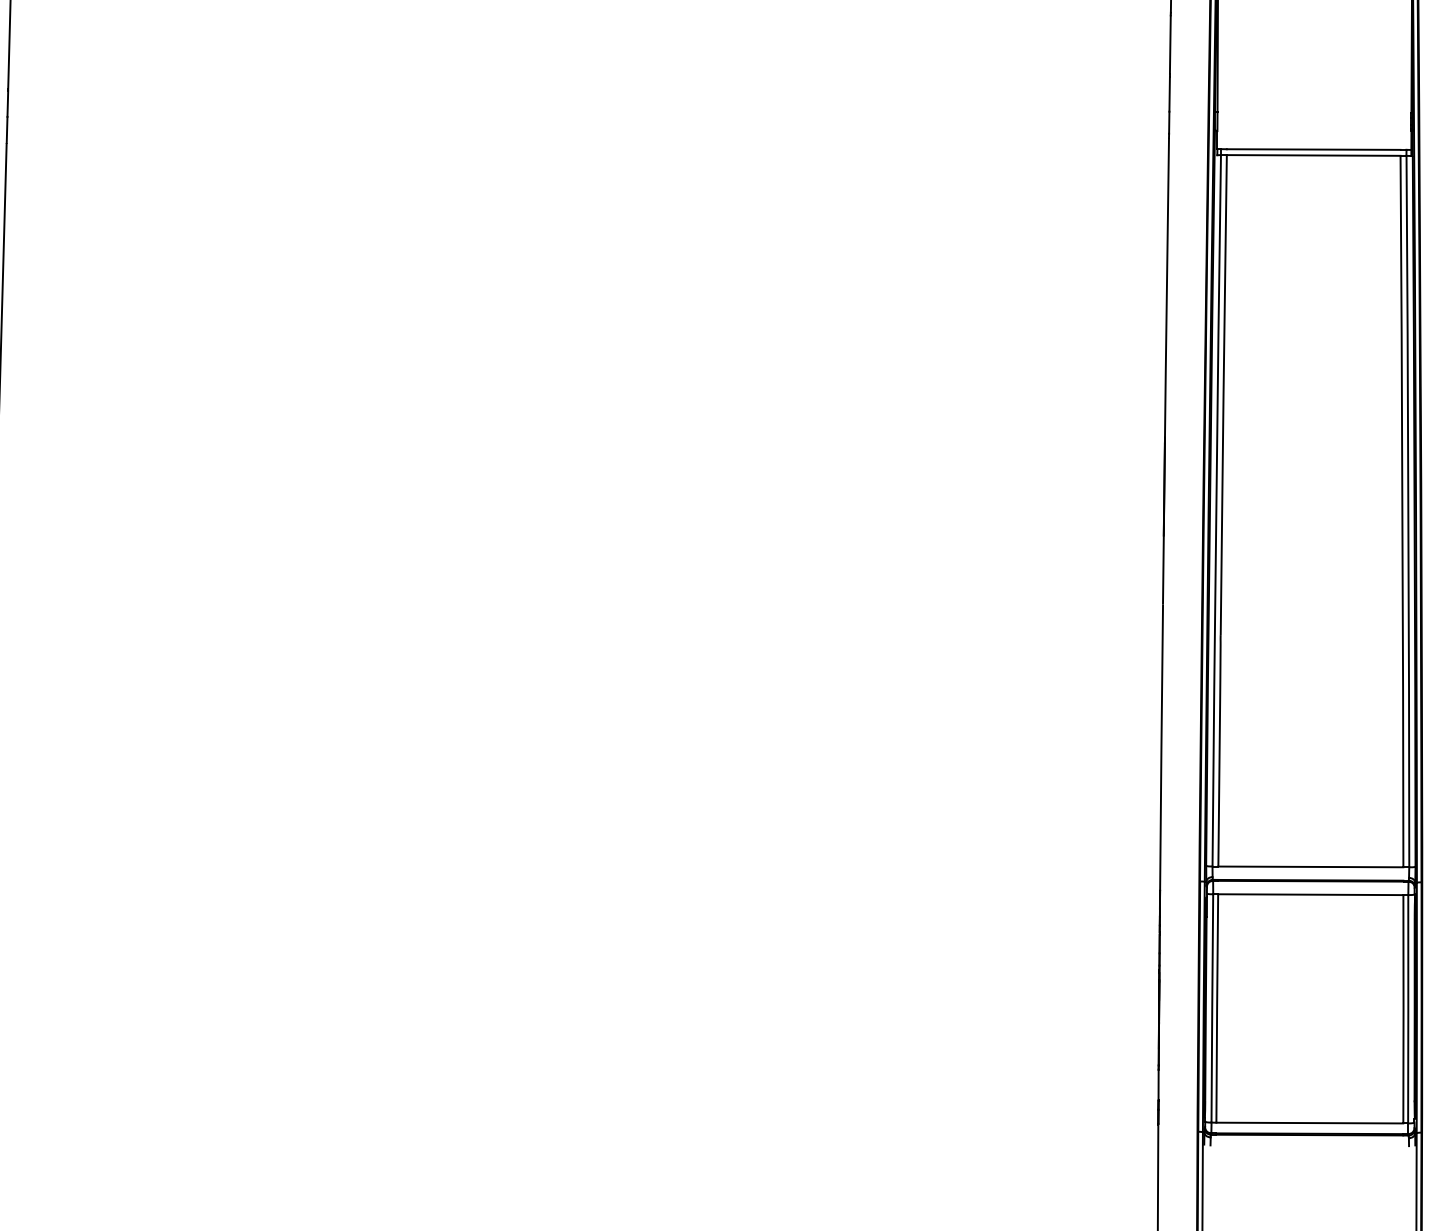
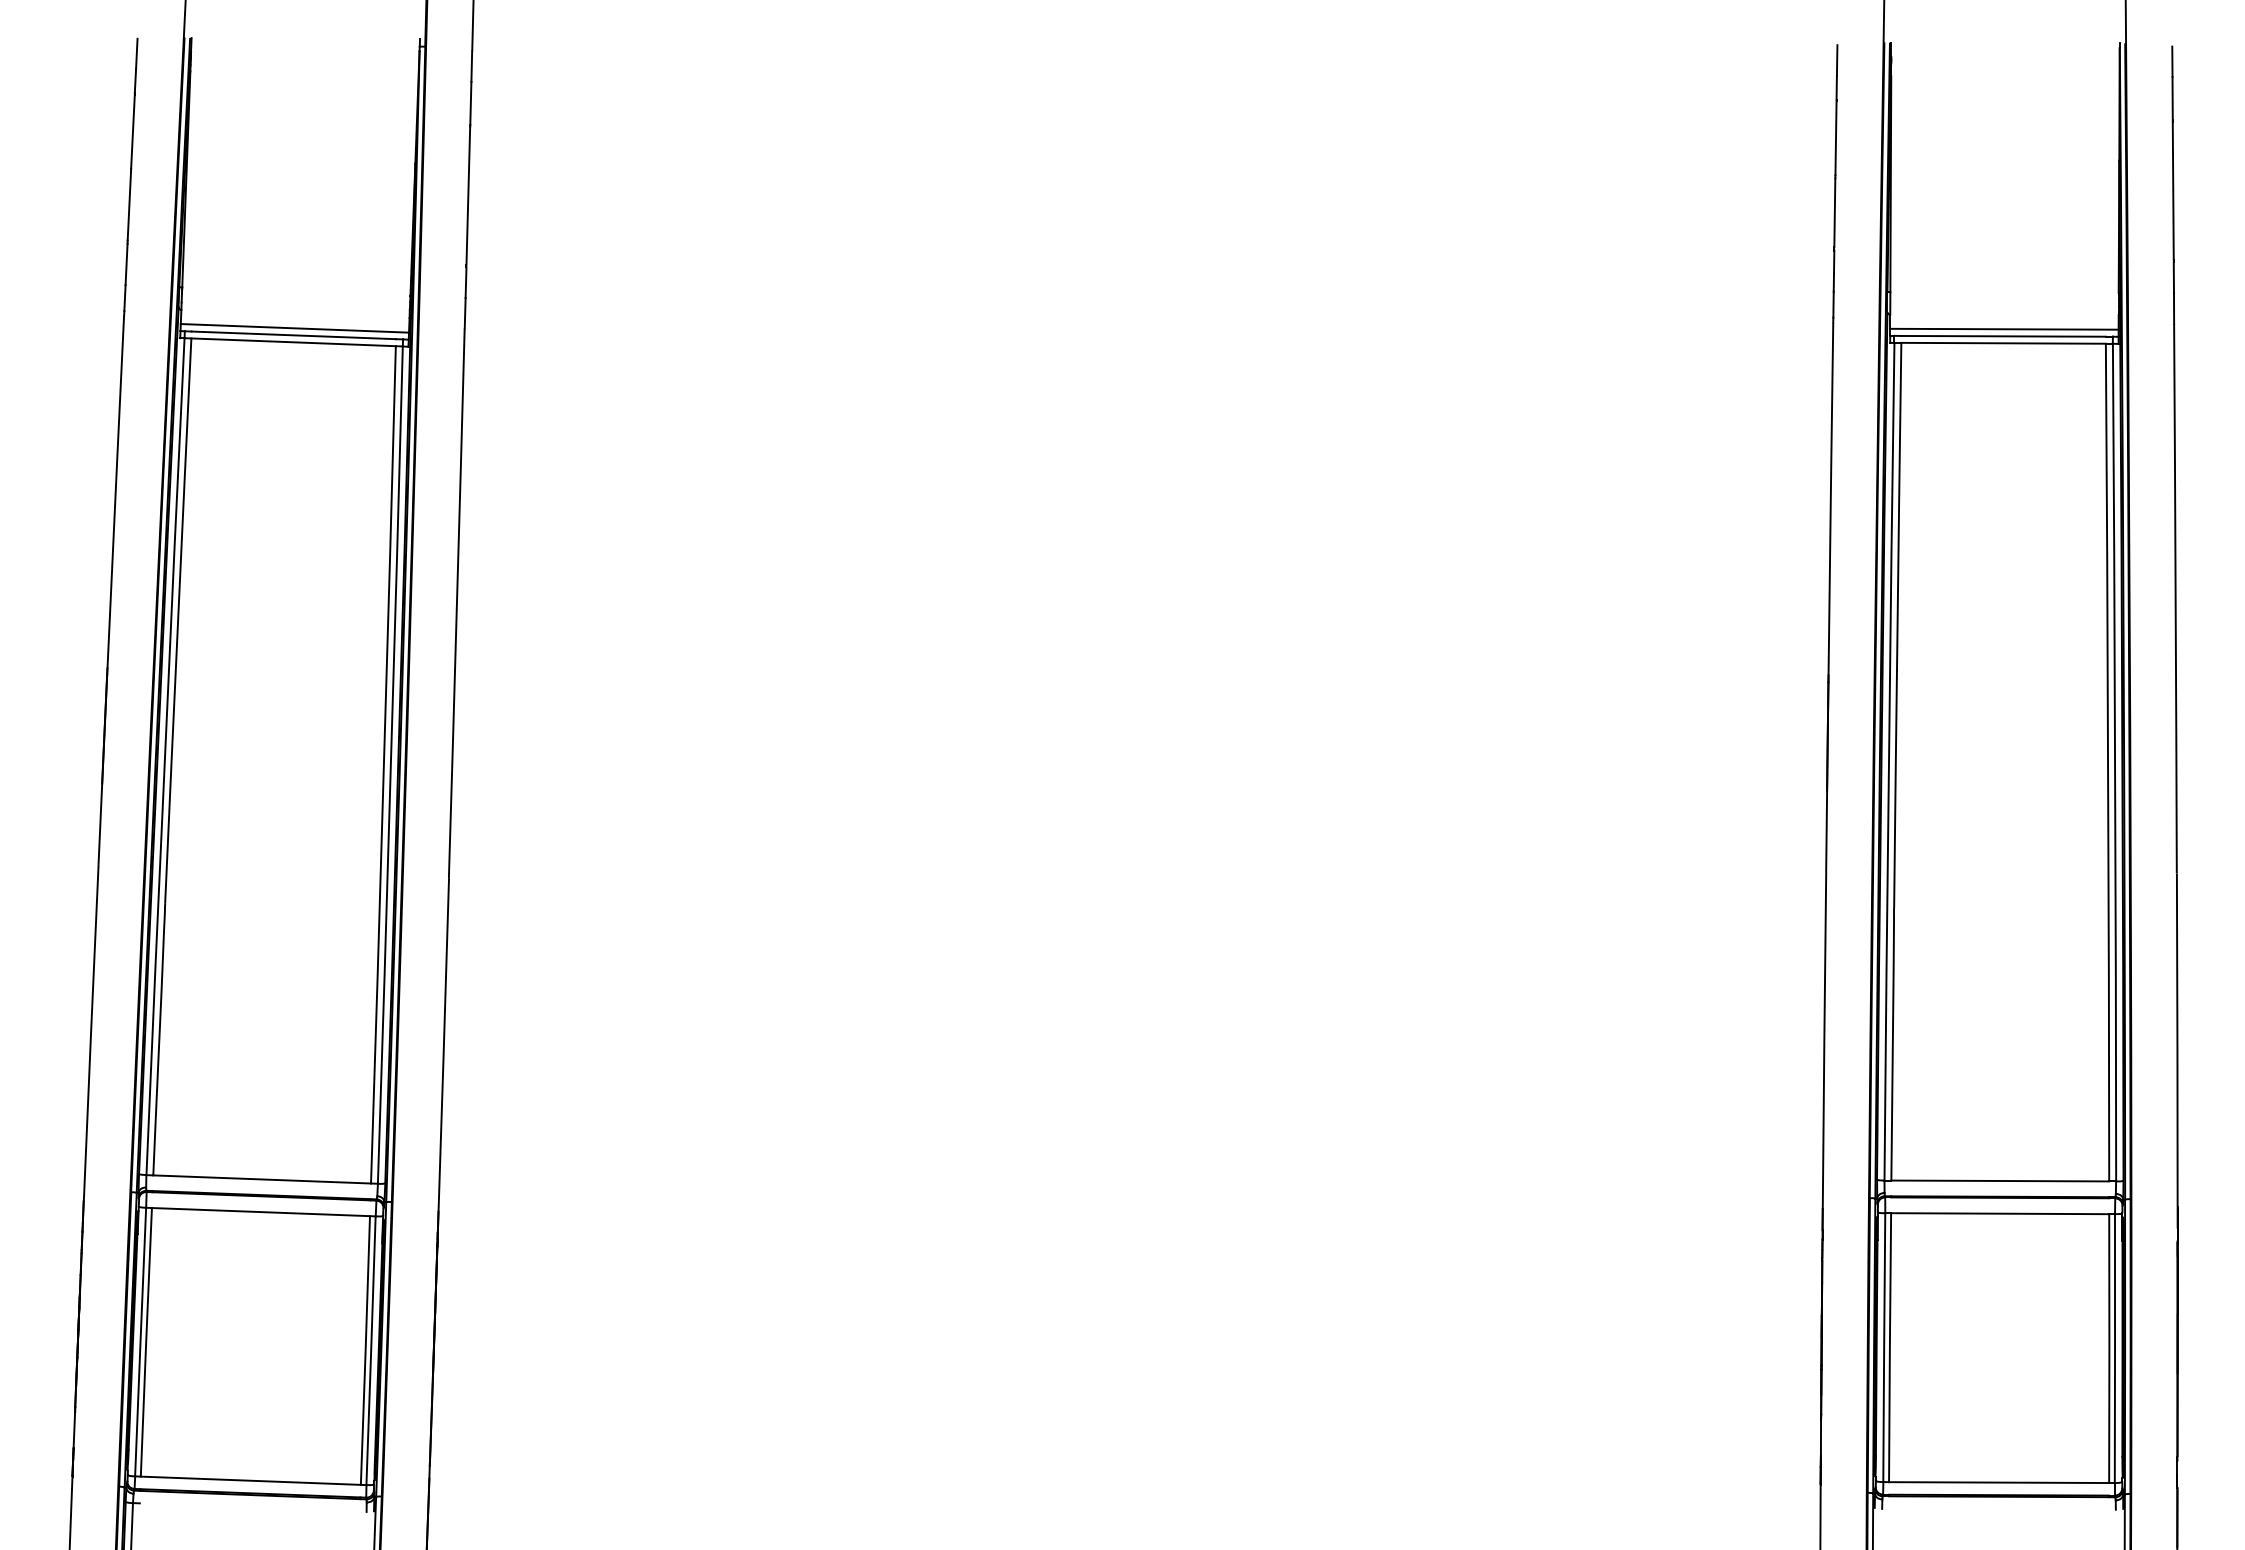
line: (1314, 142) -> (2004, 328), added

